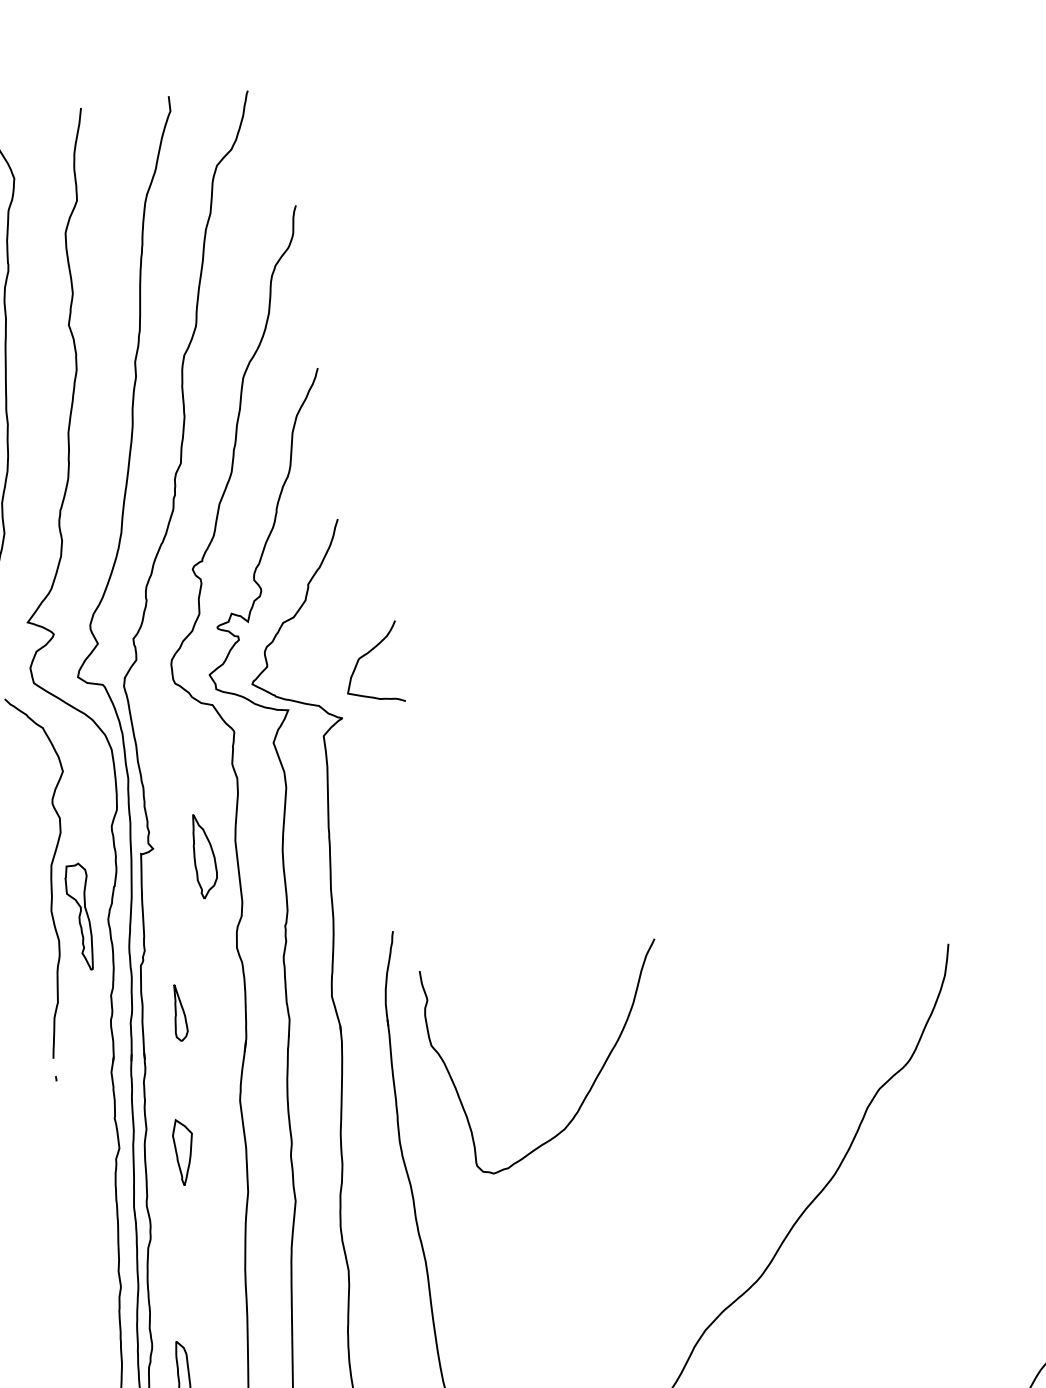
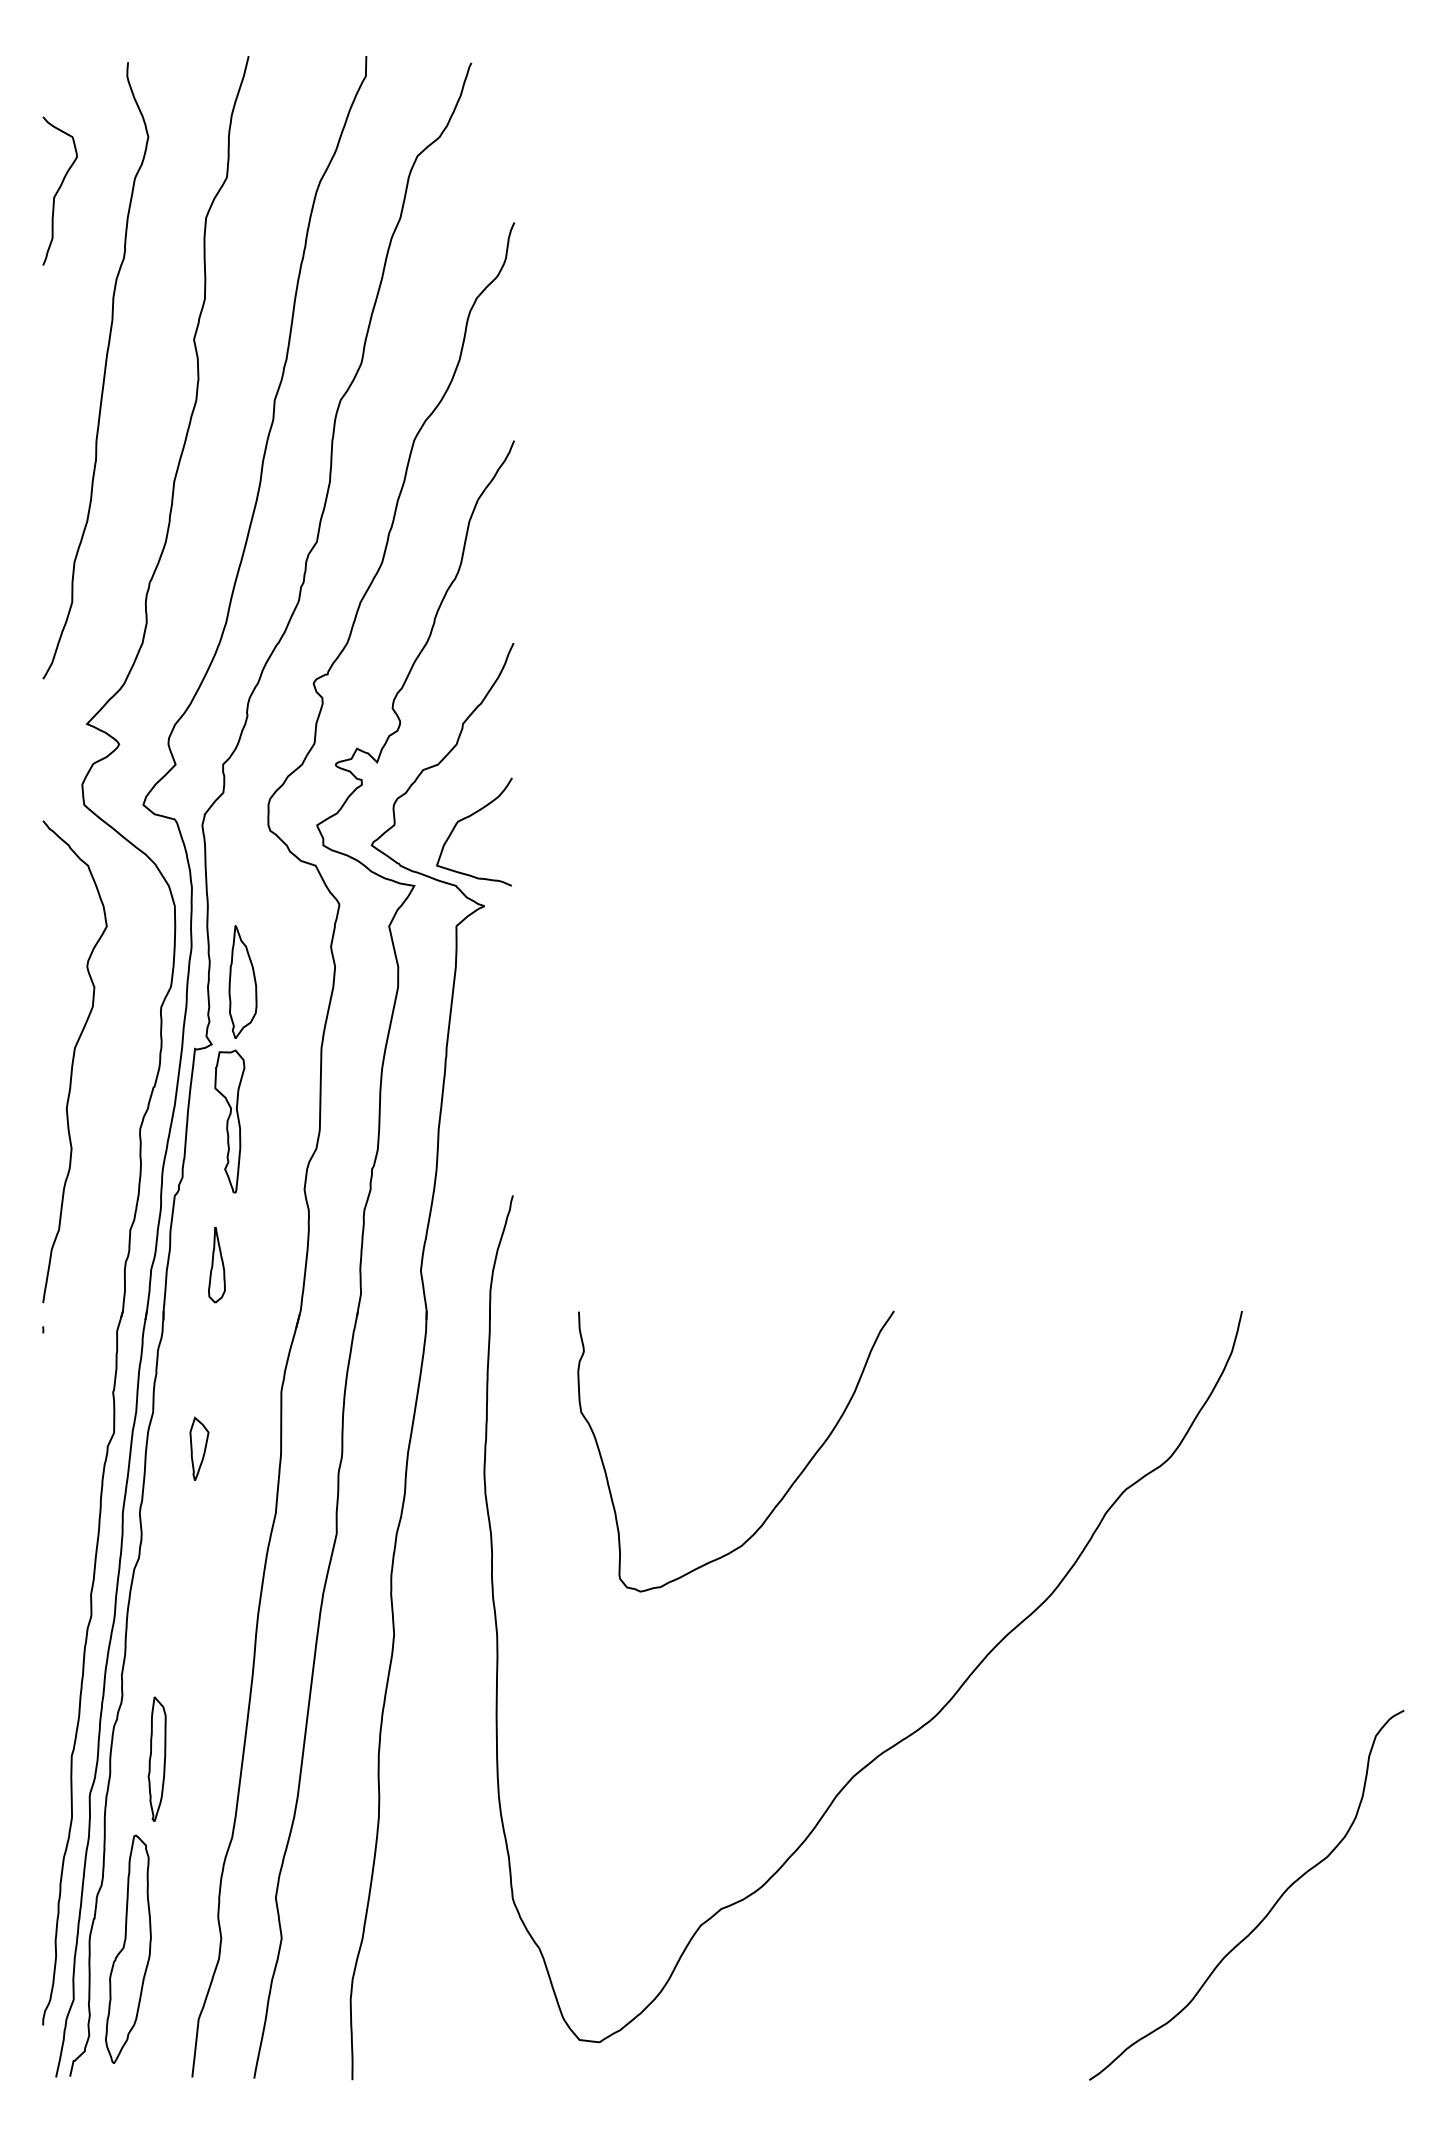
curve: (365, 655) -> (467, 818), moved
part: (203, 855) -> (242, 981), moved
part: (80, 917) -> (229, 1121), moved
curve: (593, 1082) -> (787, 1489), moved
part: (184, 1151) -> (199, 1448), size x0.71

